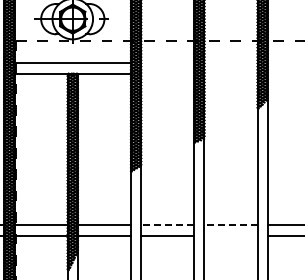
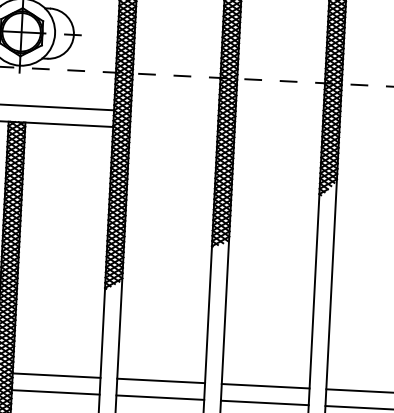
line: (167, 225) -> (160, 380), dashed -> solid
line: (231, 225) -> (266, 386), dashed -> solid
line: (230, 235) -> (263, 402), added

